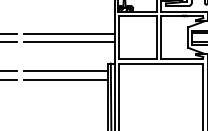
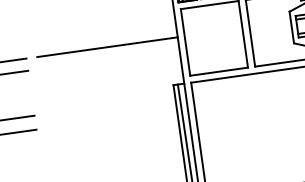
line: (69, 41) -> (109, 59), removed
line: (66, 70) -> (110, 104), removed
line: (66, 79) -> (112, 118), removed

